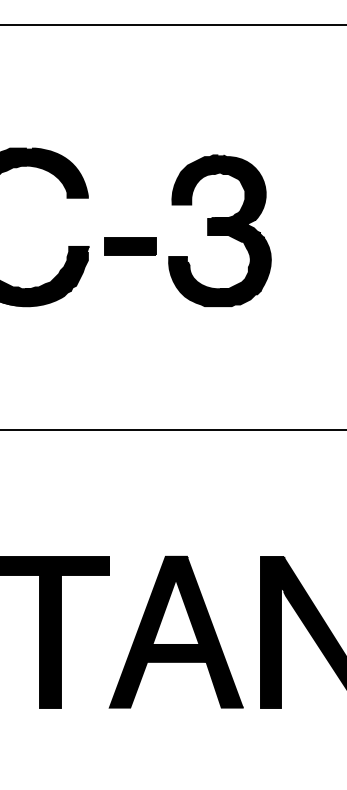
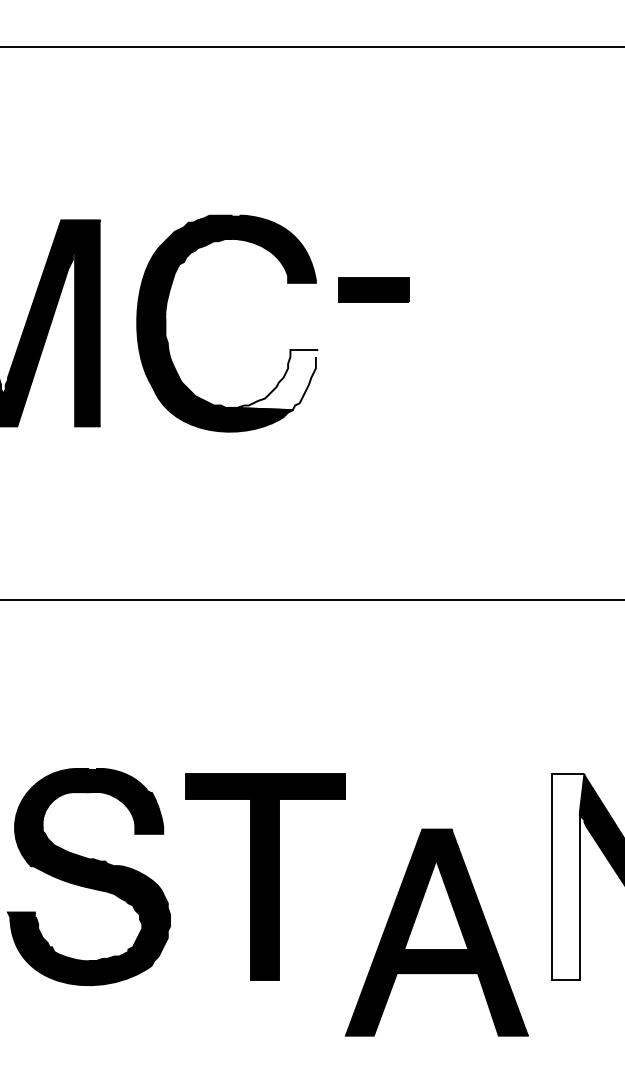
part: (220, 230) -> (496, 327), removed
part: (130, 246) -> (373, 289), moved
fill: (57, 269) -> (274, 380), removed
part: (176, 632) -> (436, 932), moved
fill: (272, 632) -> (568, 876), removed

